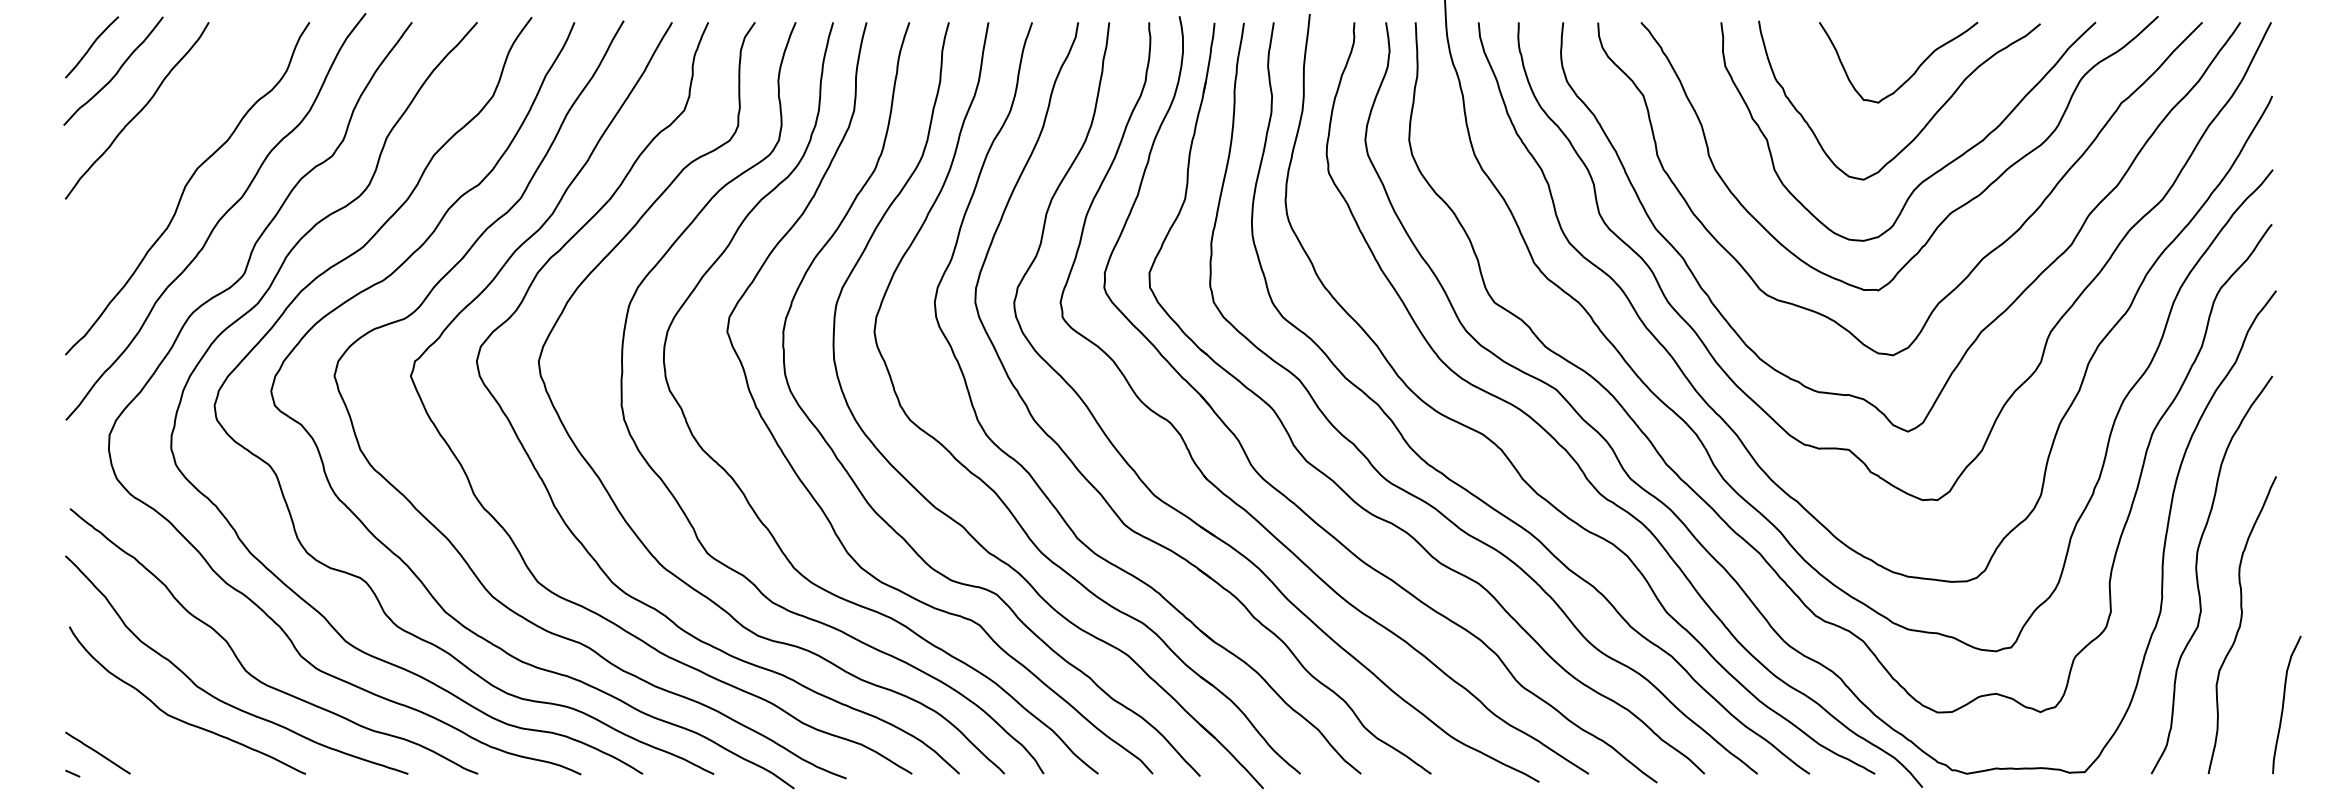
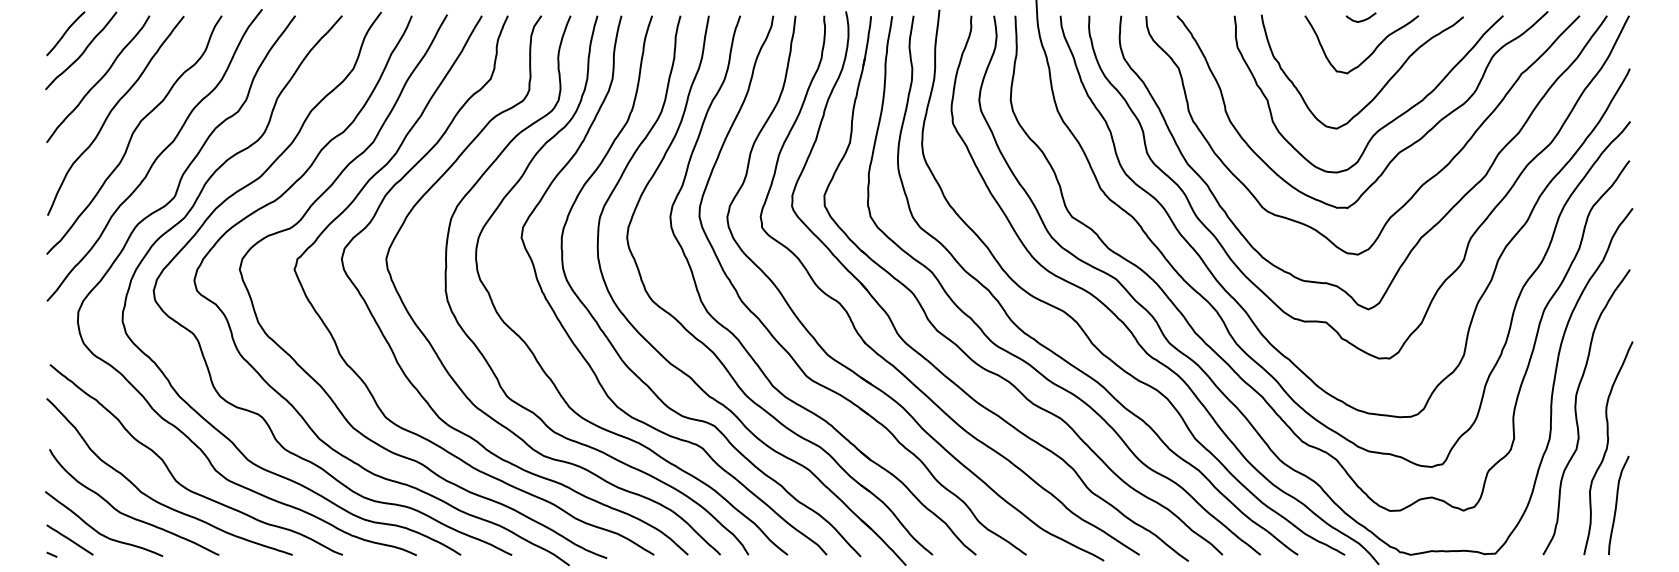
curve: (1898, 28) -> (1361, 20), added
curve: (154, 158) -> (110, 113), added
curve: (2284, 704) -> (1617, 505), moved
curve: (137, 741) -> (98, 531), added

